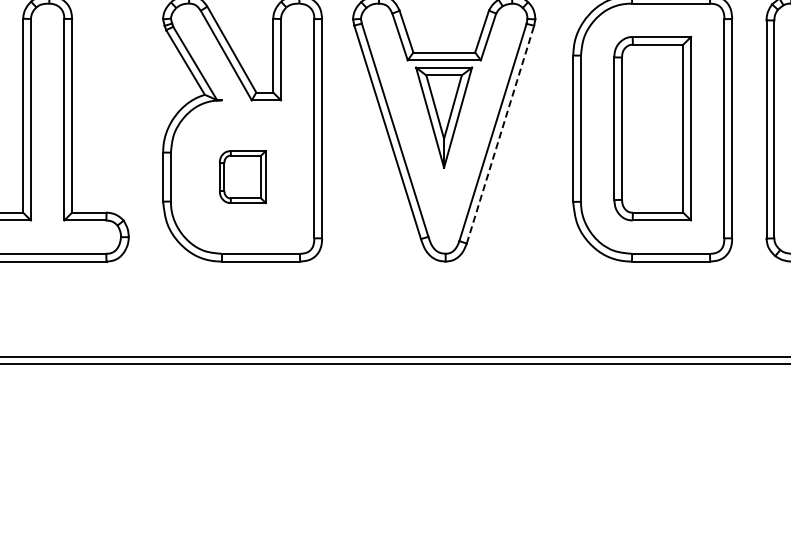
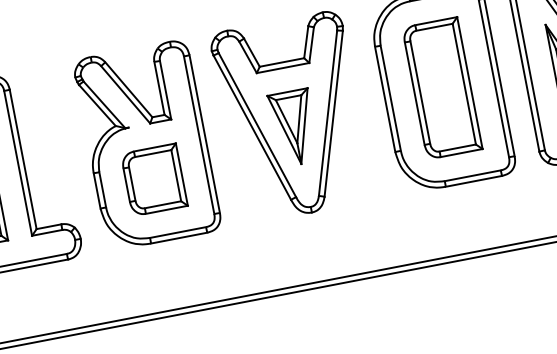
part: (444, 117) -> (294, 127), moved
line: (500, 134) -> (333, 113), dashed -> solid
part: (242, 176) -> (154, 179), size x1.67

